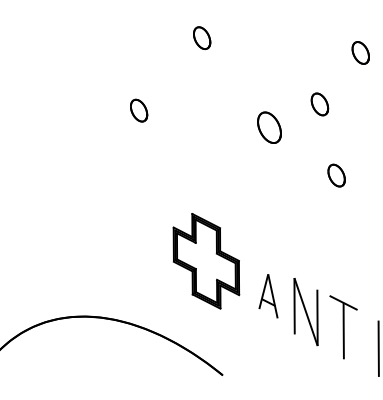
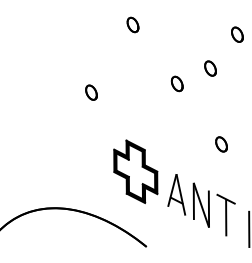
part: (139, 110) -> (91, 92), moved
part: (268, 127) -> (176, 83), size x0.71
part: (336, 175) -> (221, 144), moved
part: (268, 295) -> (176, 194), size x1.43

